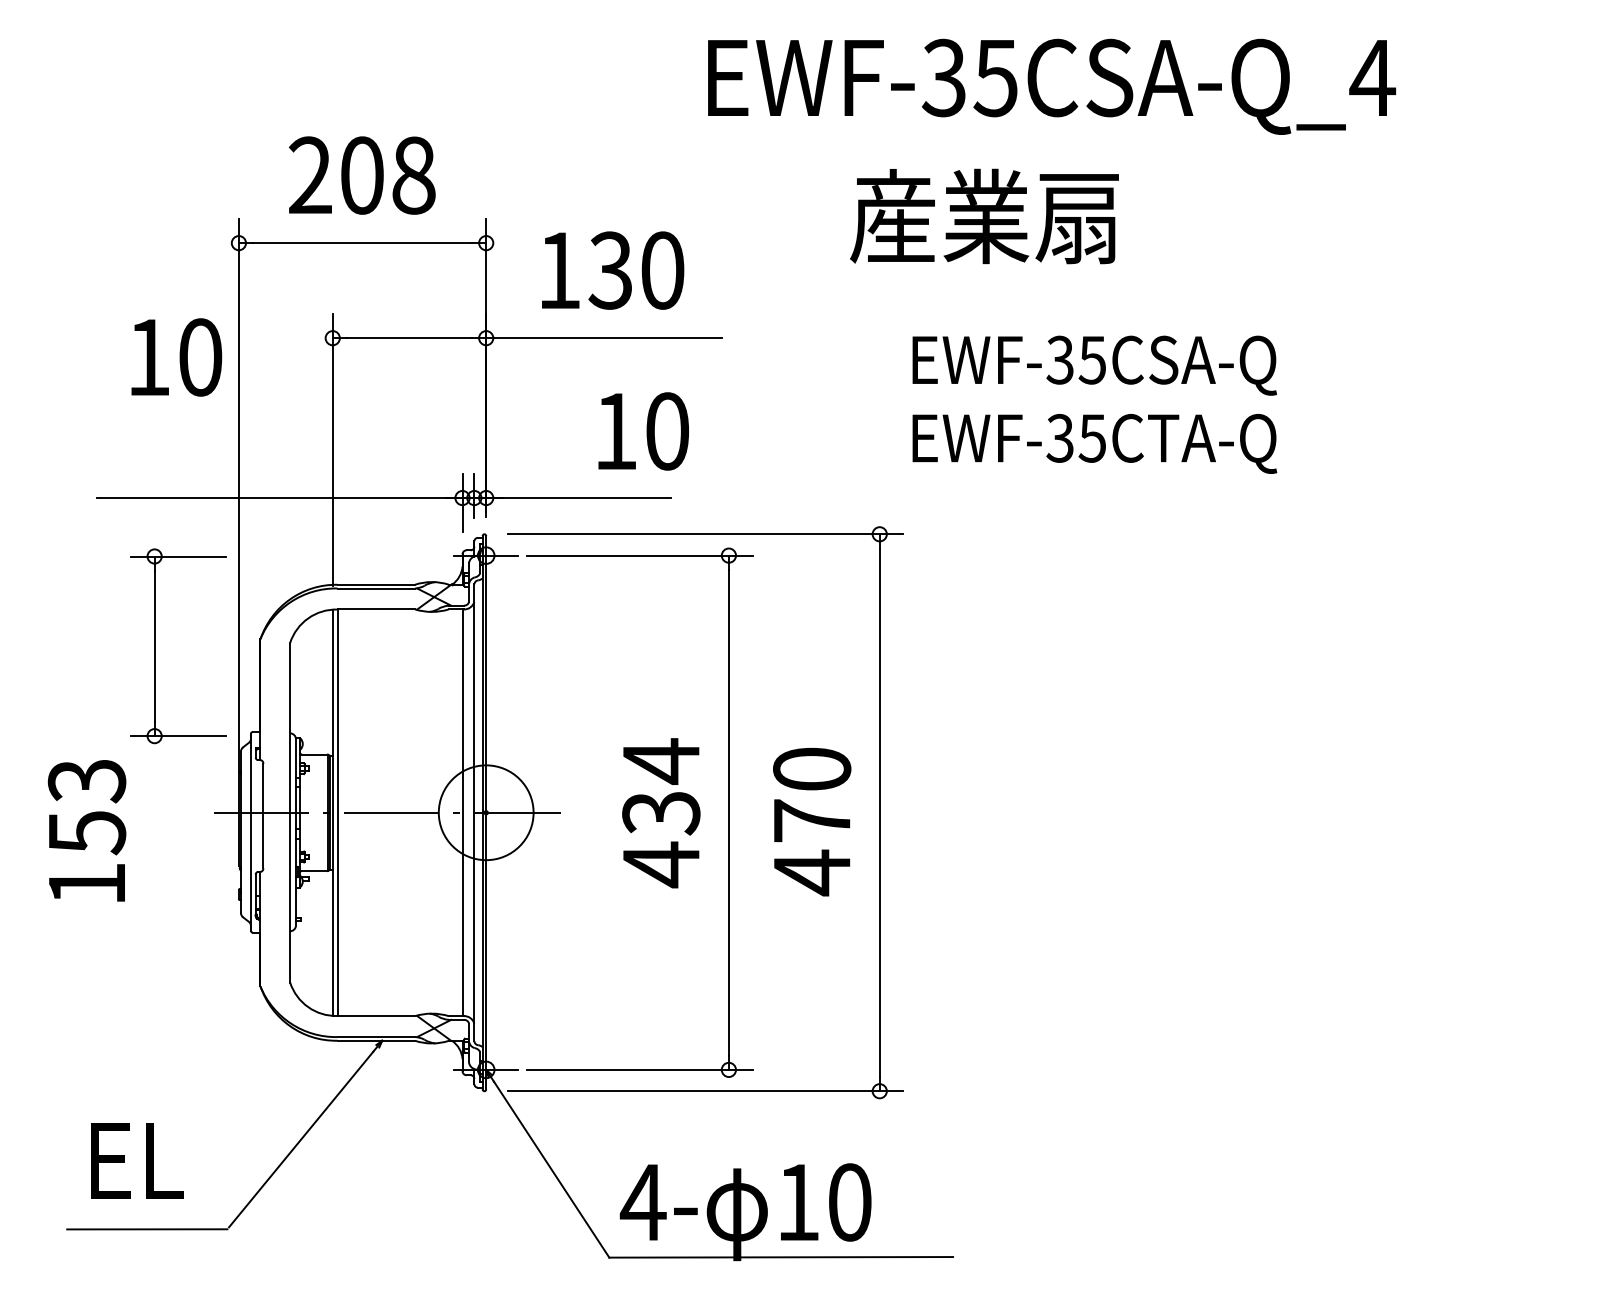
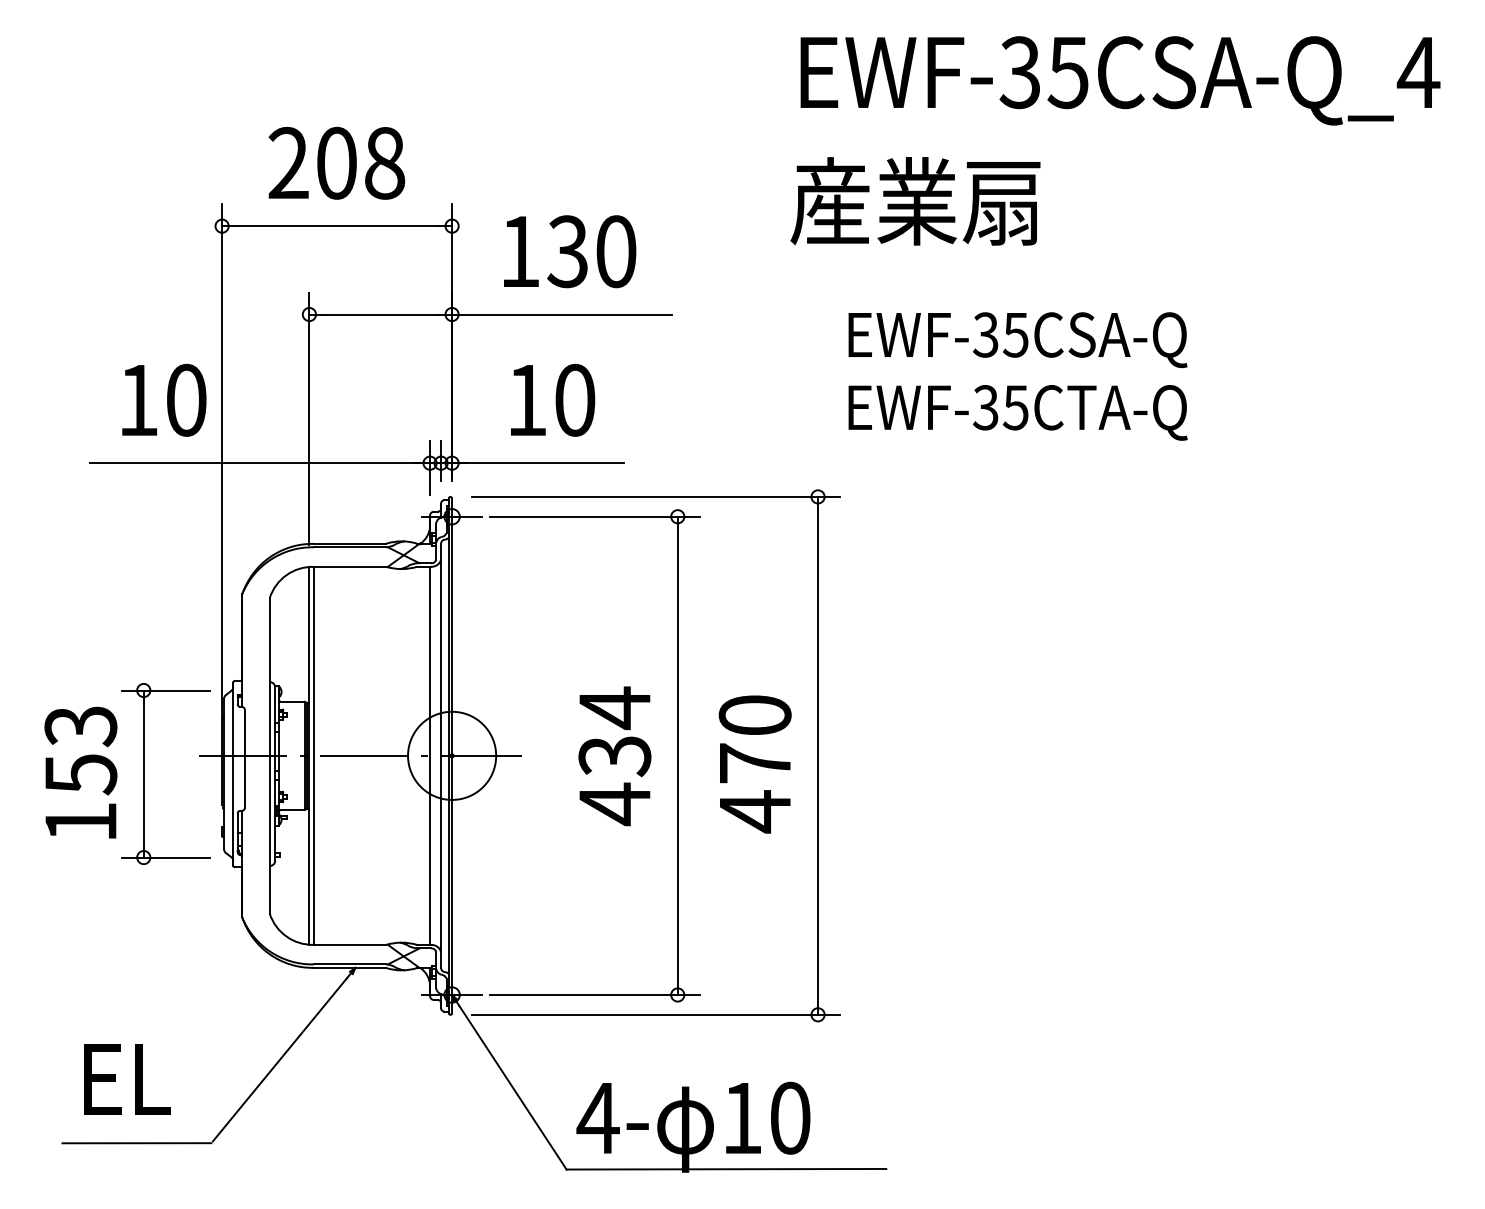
text: (1052, 86) -> (1120, 80), moved
text: (176, 357) -> (164, 400), moved
text: (643, 431) -> (552, 400), moved
part: (155, 646) -> (144, 774), moved

